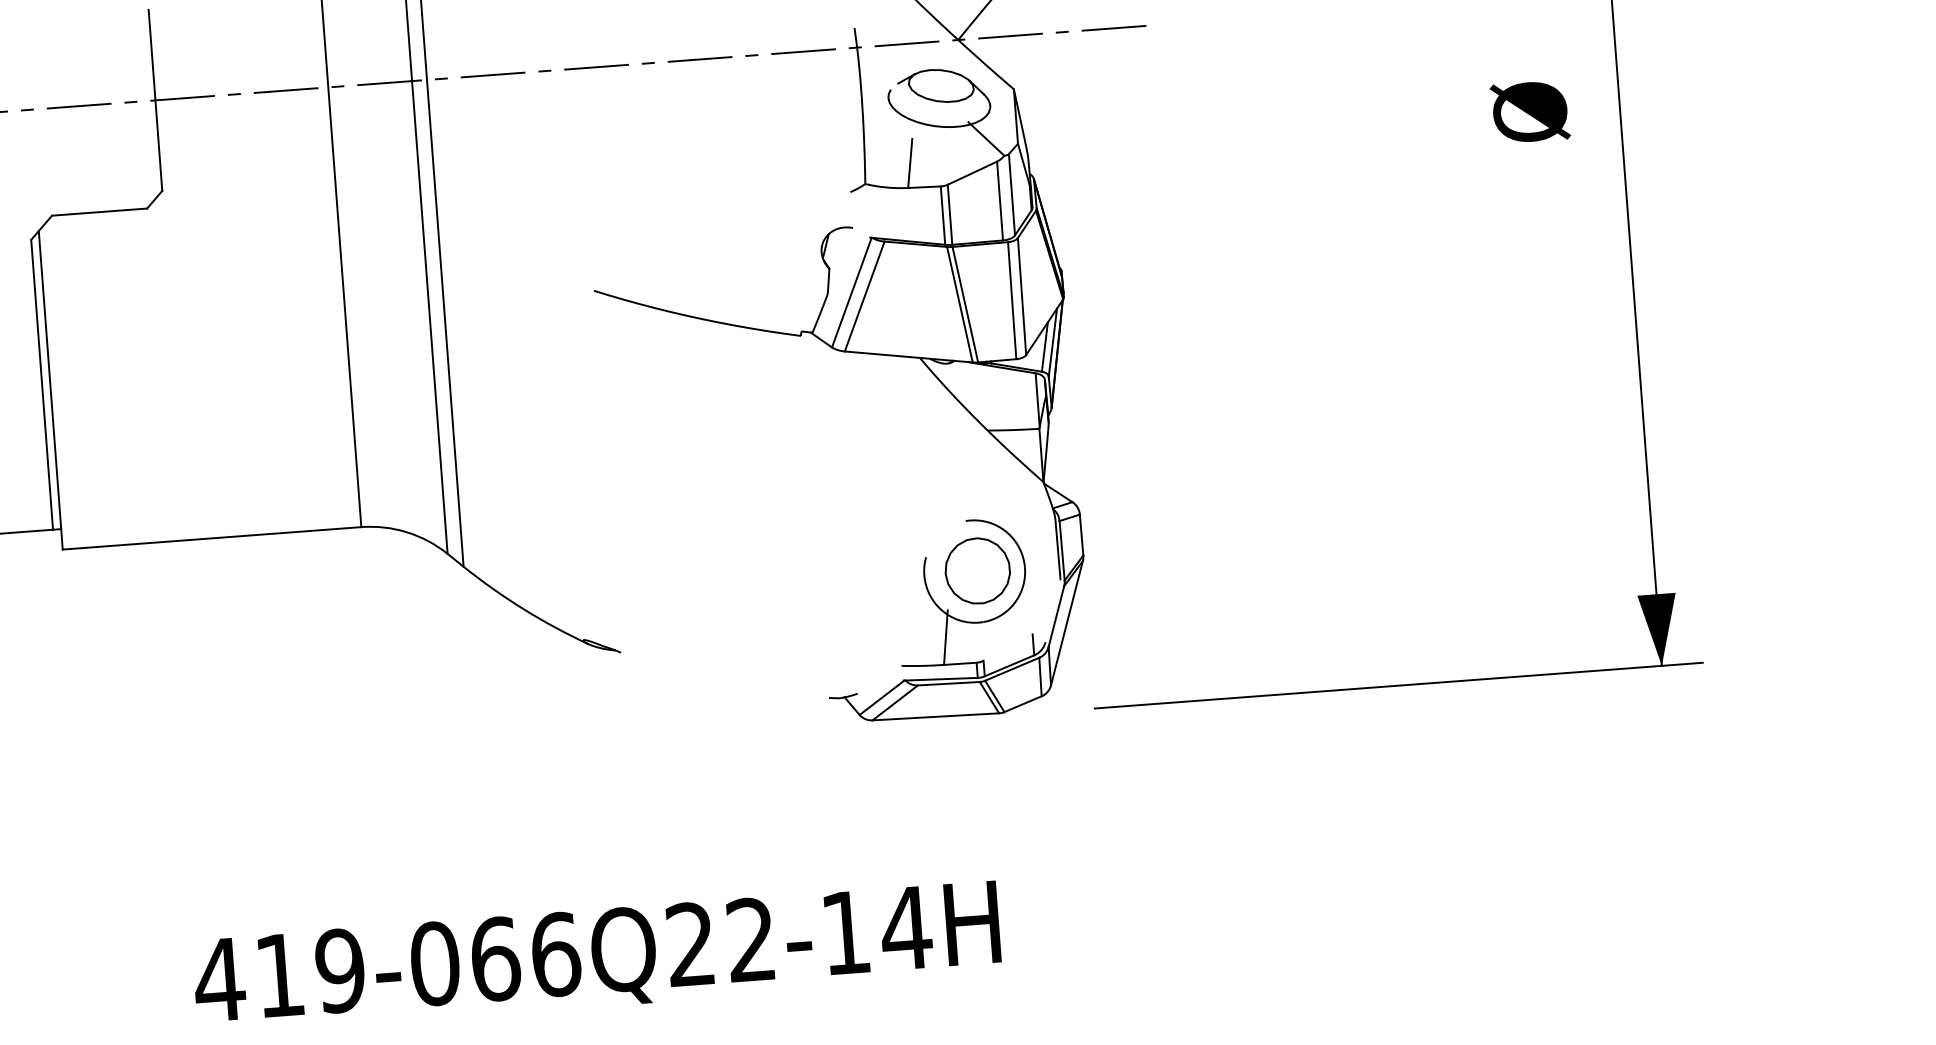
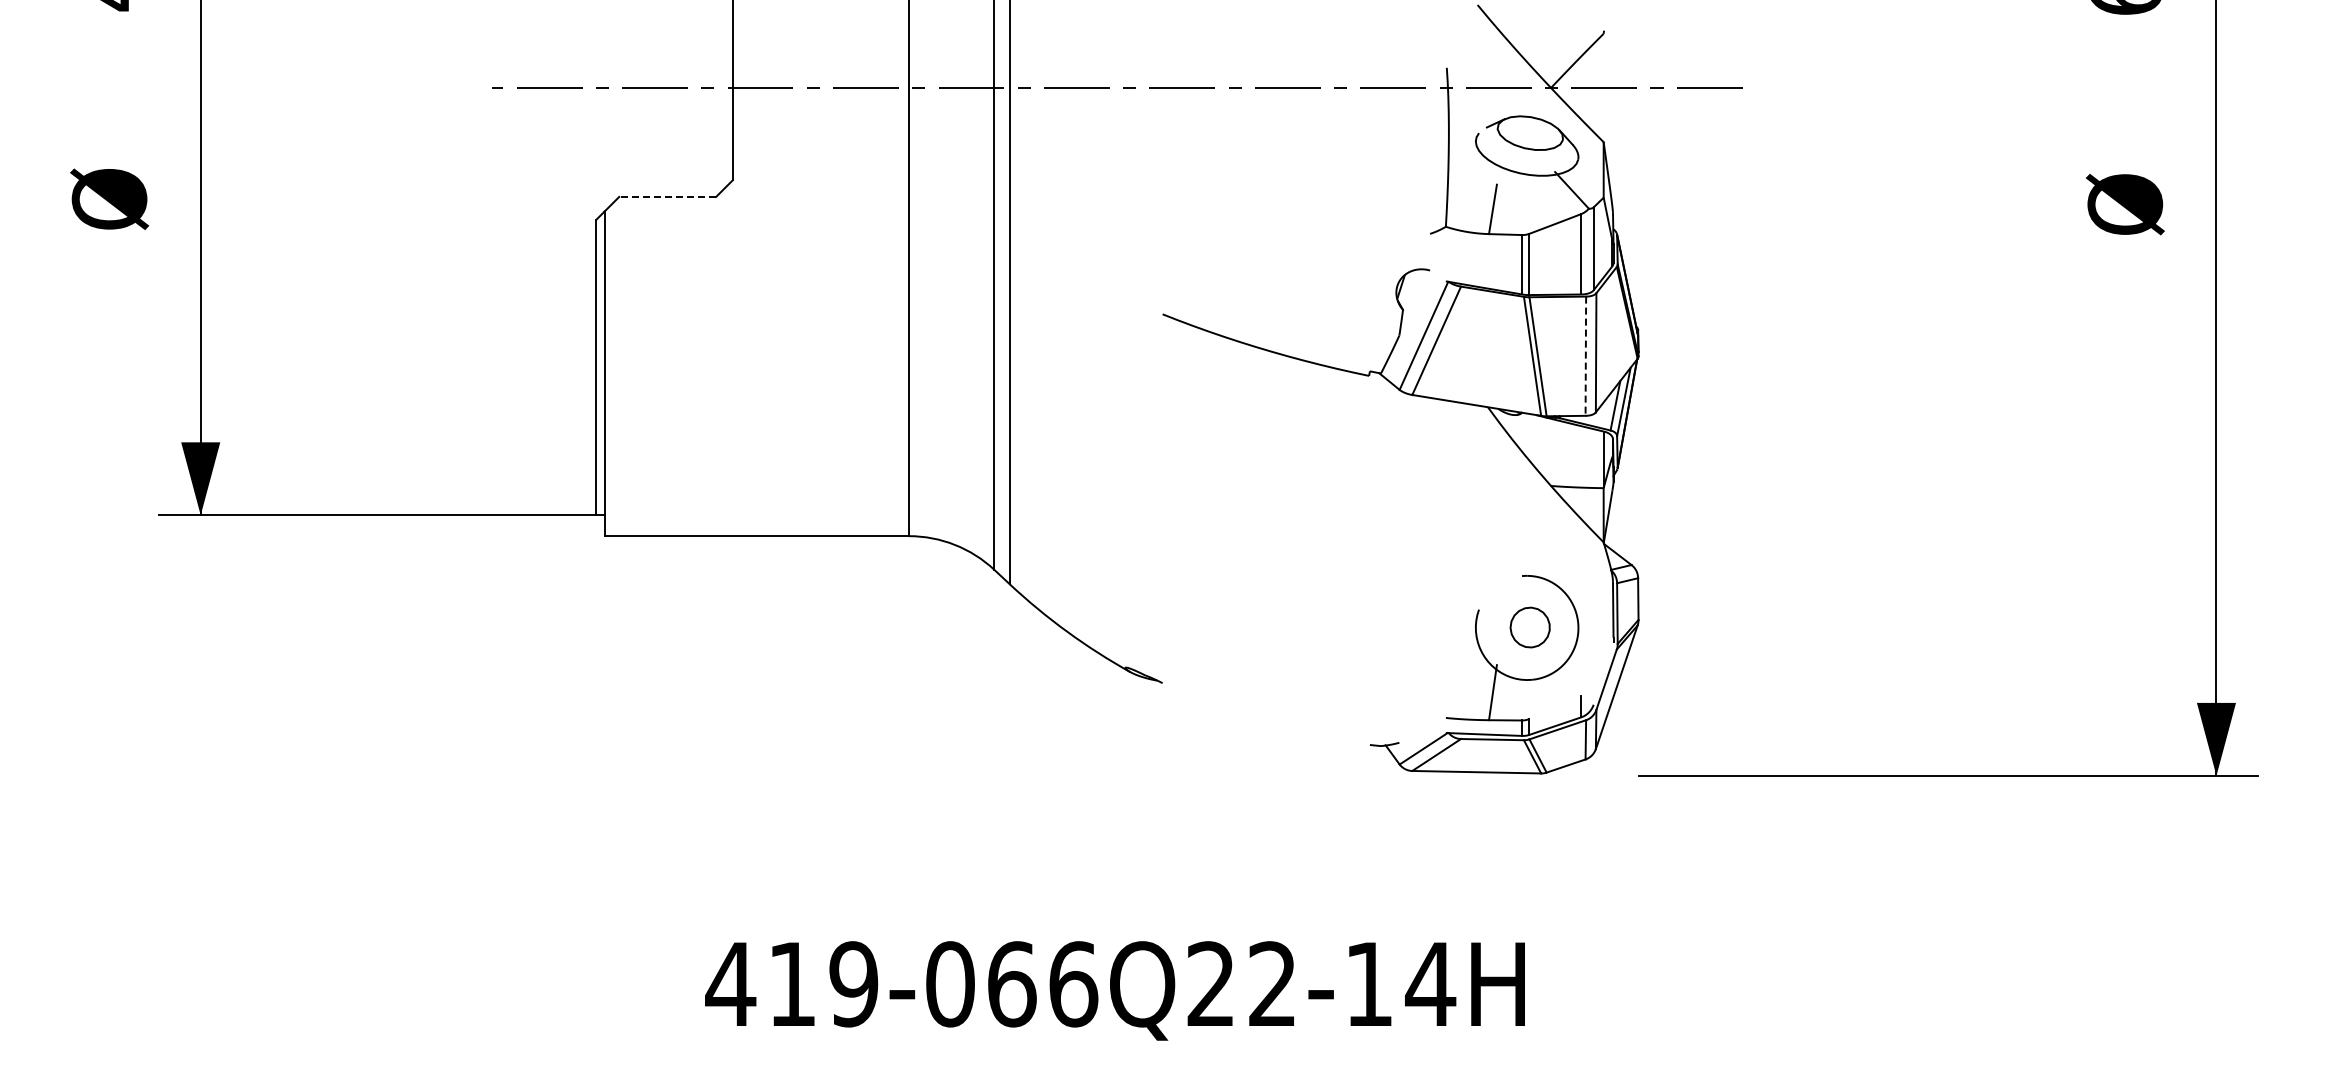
line: (99, 211) -> (667, 196), solid -> dashed
line: (1011, 300) -> (1585, 356), solid -> dashed
part: (976, 570) -> (1529, 627), size x0.6

